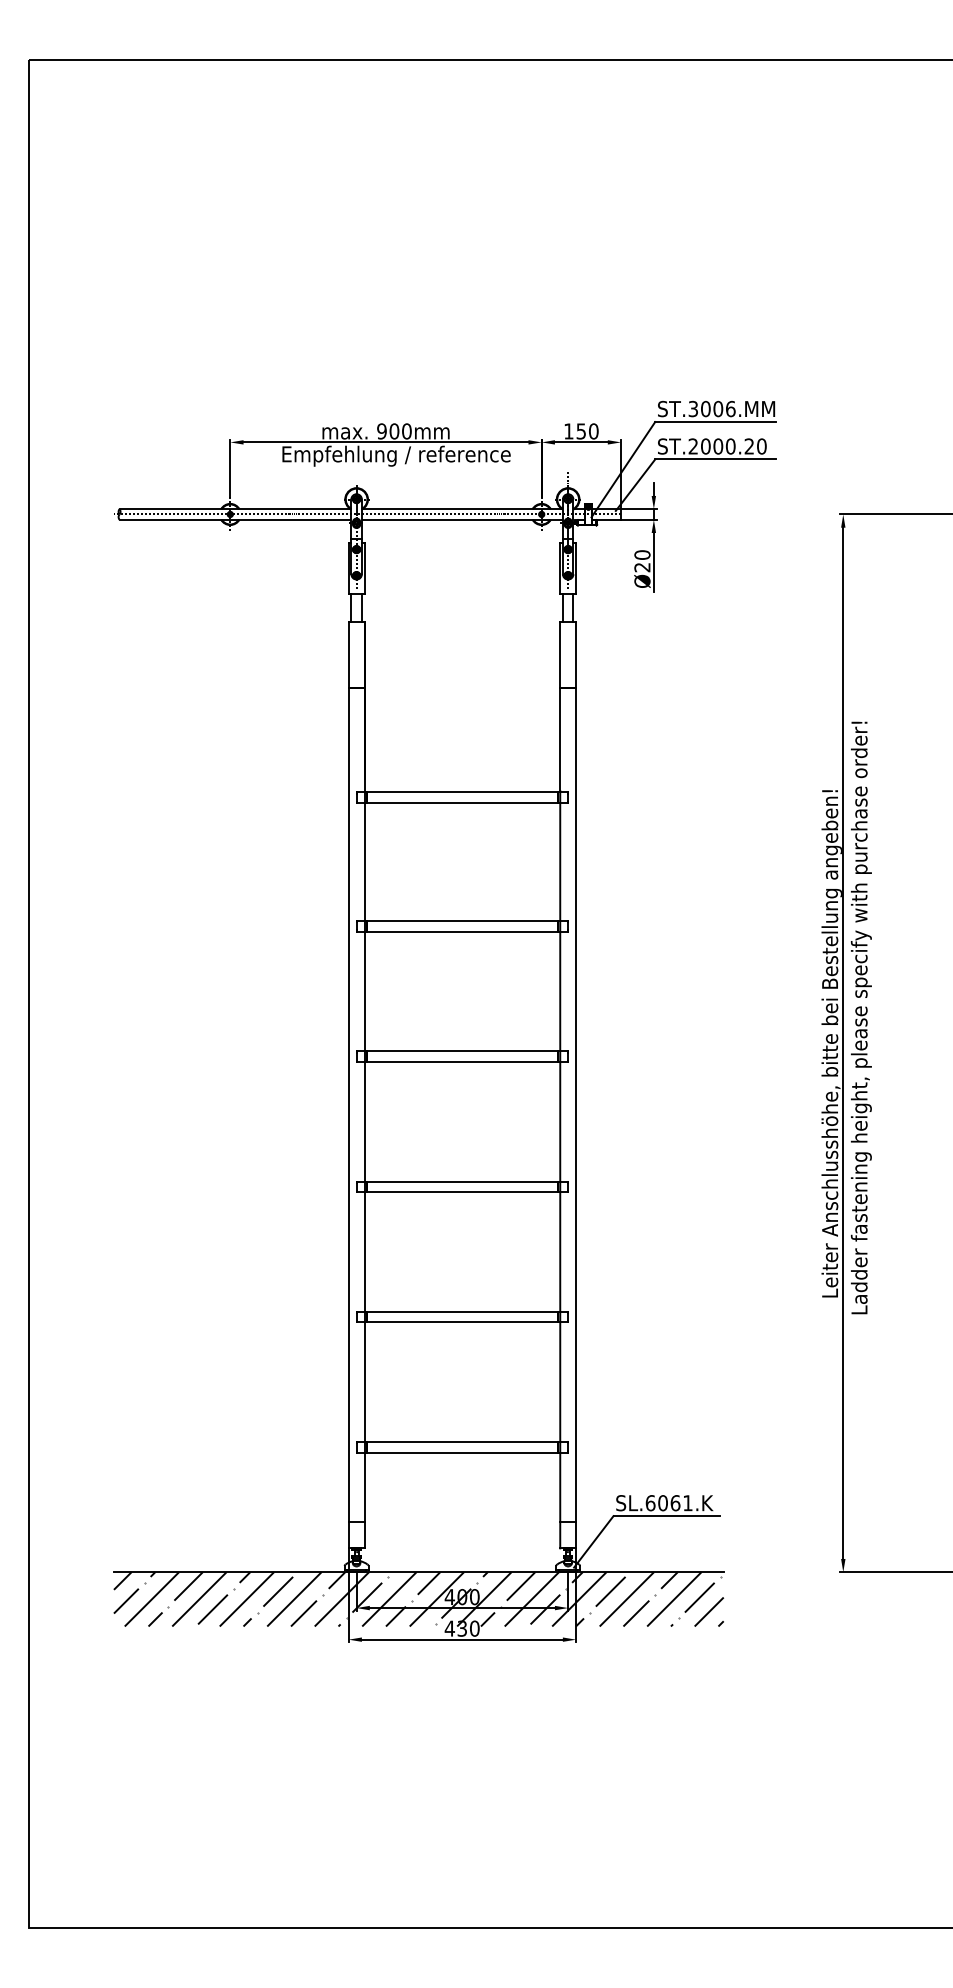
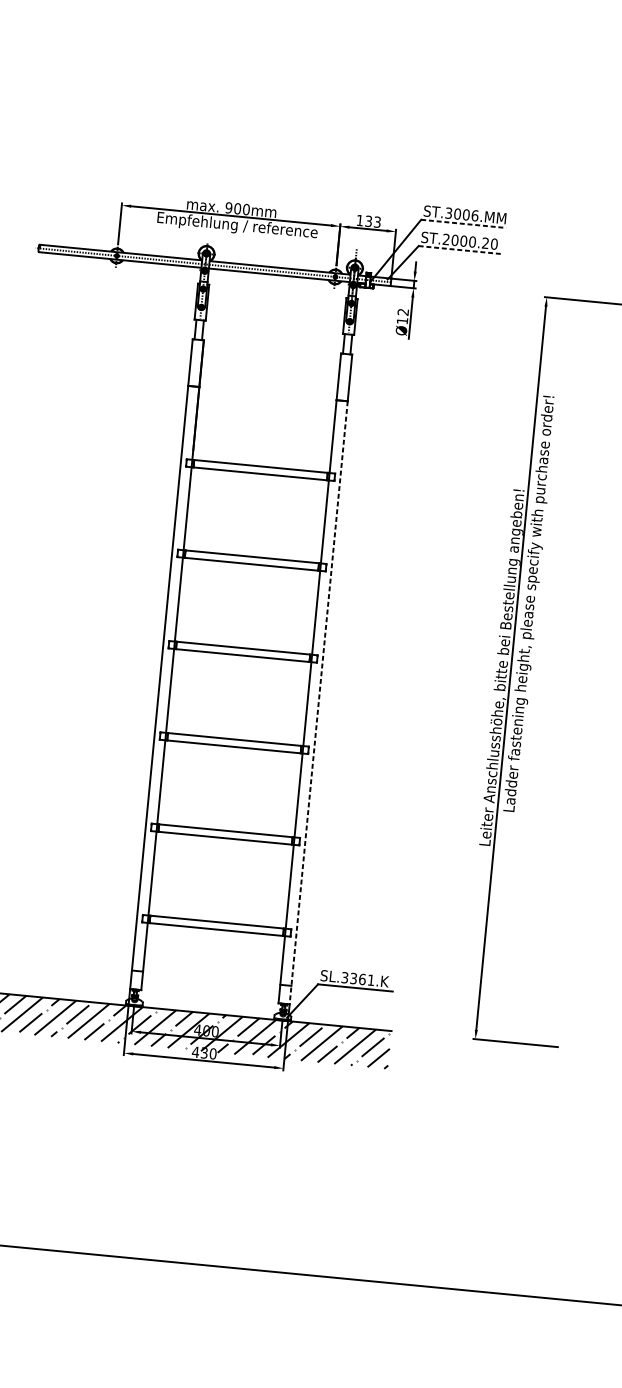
line: (715, 422) -> (463, 224), solid -> dashed
text: (587, 431) -> (373, 221), 150 -> 133
line: (715, 459) -> (460, 250), solid -> dashed
text: (642, 561) -> (402, 316), Ø20 -> Ø12
text: (861, 1017) -> (530, 603), moved
line: (576, 1118) -> (318, 702), solid -> dashed
text: (656, 1503) -> (349, 978), SL.6061.K -> SL.3361.K

